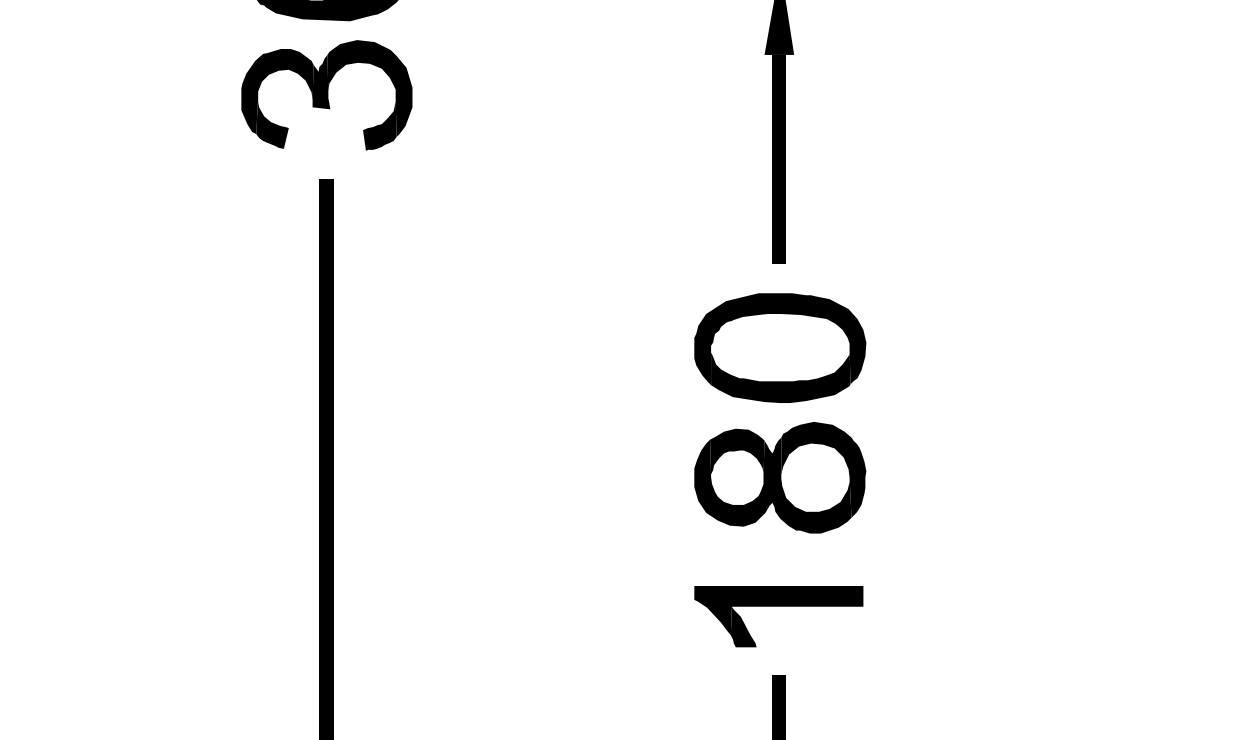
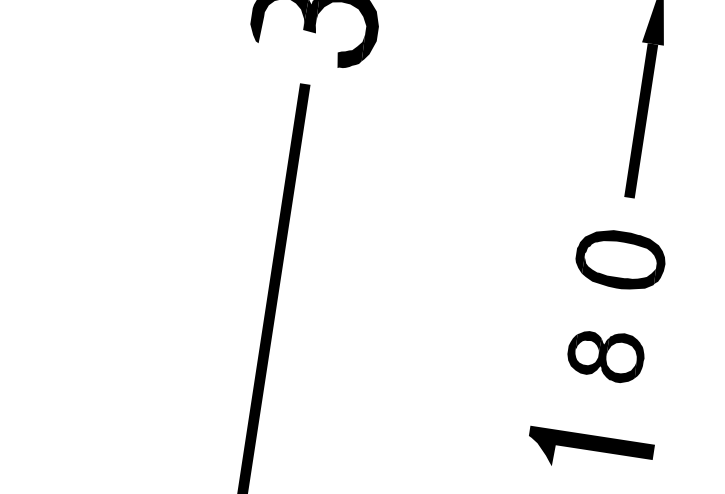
fill: (272, 122) -> (271, 36), removed
part: (780, 347) -> (620, 259), size x0.7
part: (780, 477) -> (606, 355), size x0.6
fill: (743, 626) -> (562, 461), removed

